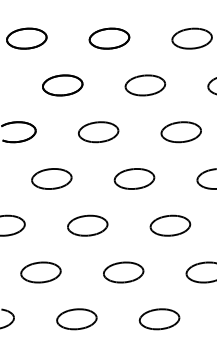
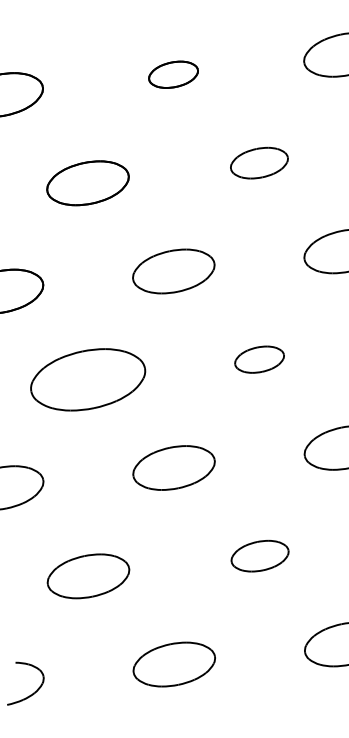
part: (109, 38) -> (173, 74), size x0.6
part: (145, 85) -> (259, 163), size x0.7
part: (51, 178) -> (87, 378), size x1.4
part: (134, 178) -> (259, 358), size x0.6
part: (123, 272) -> (259, 556), size x0.7

